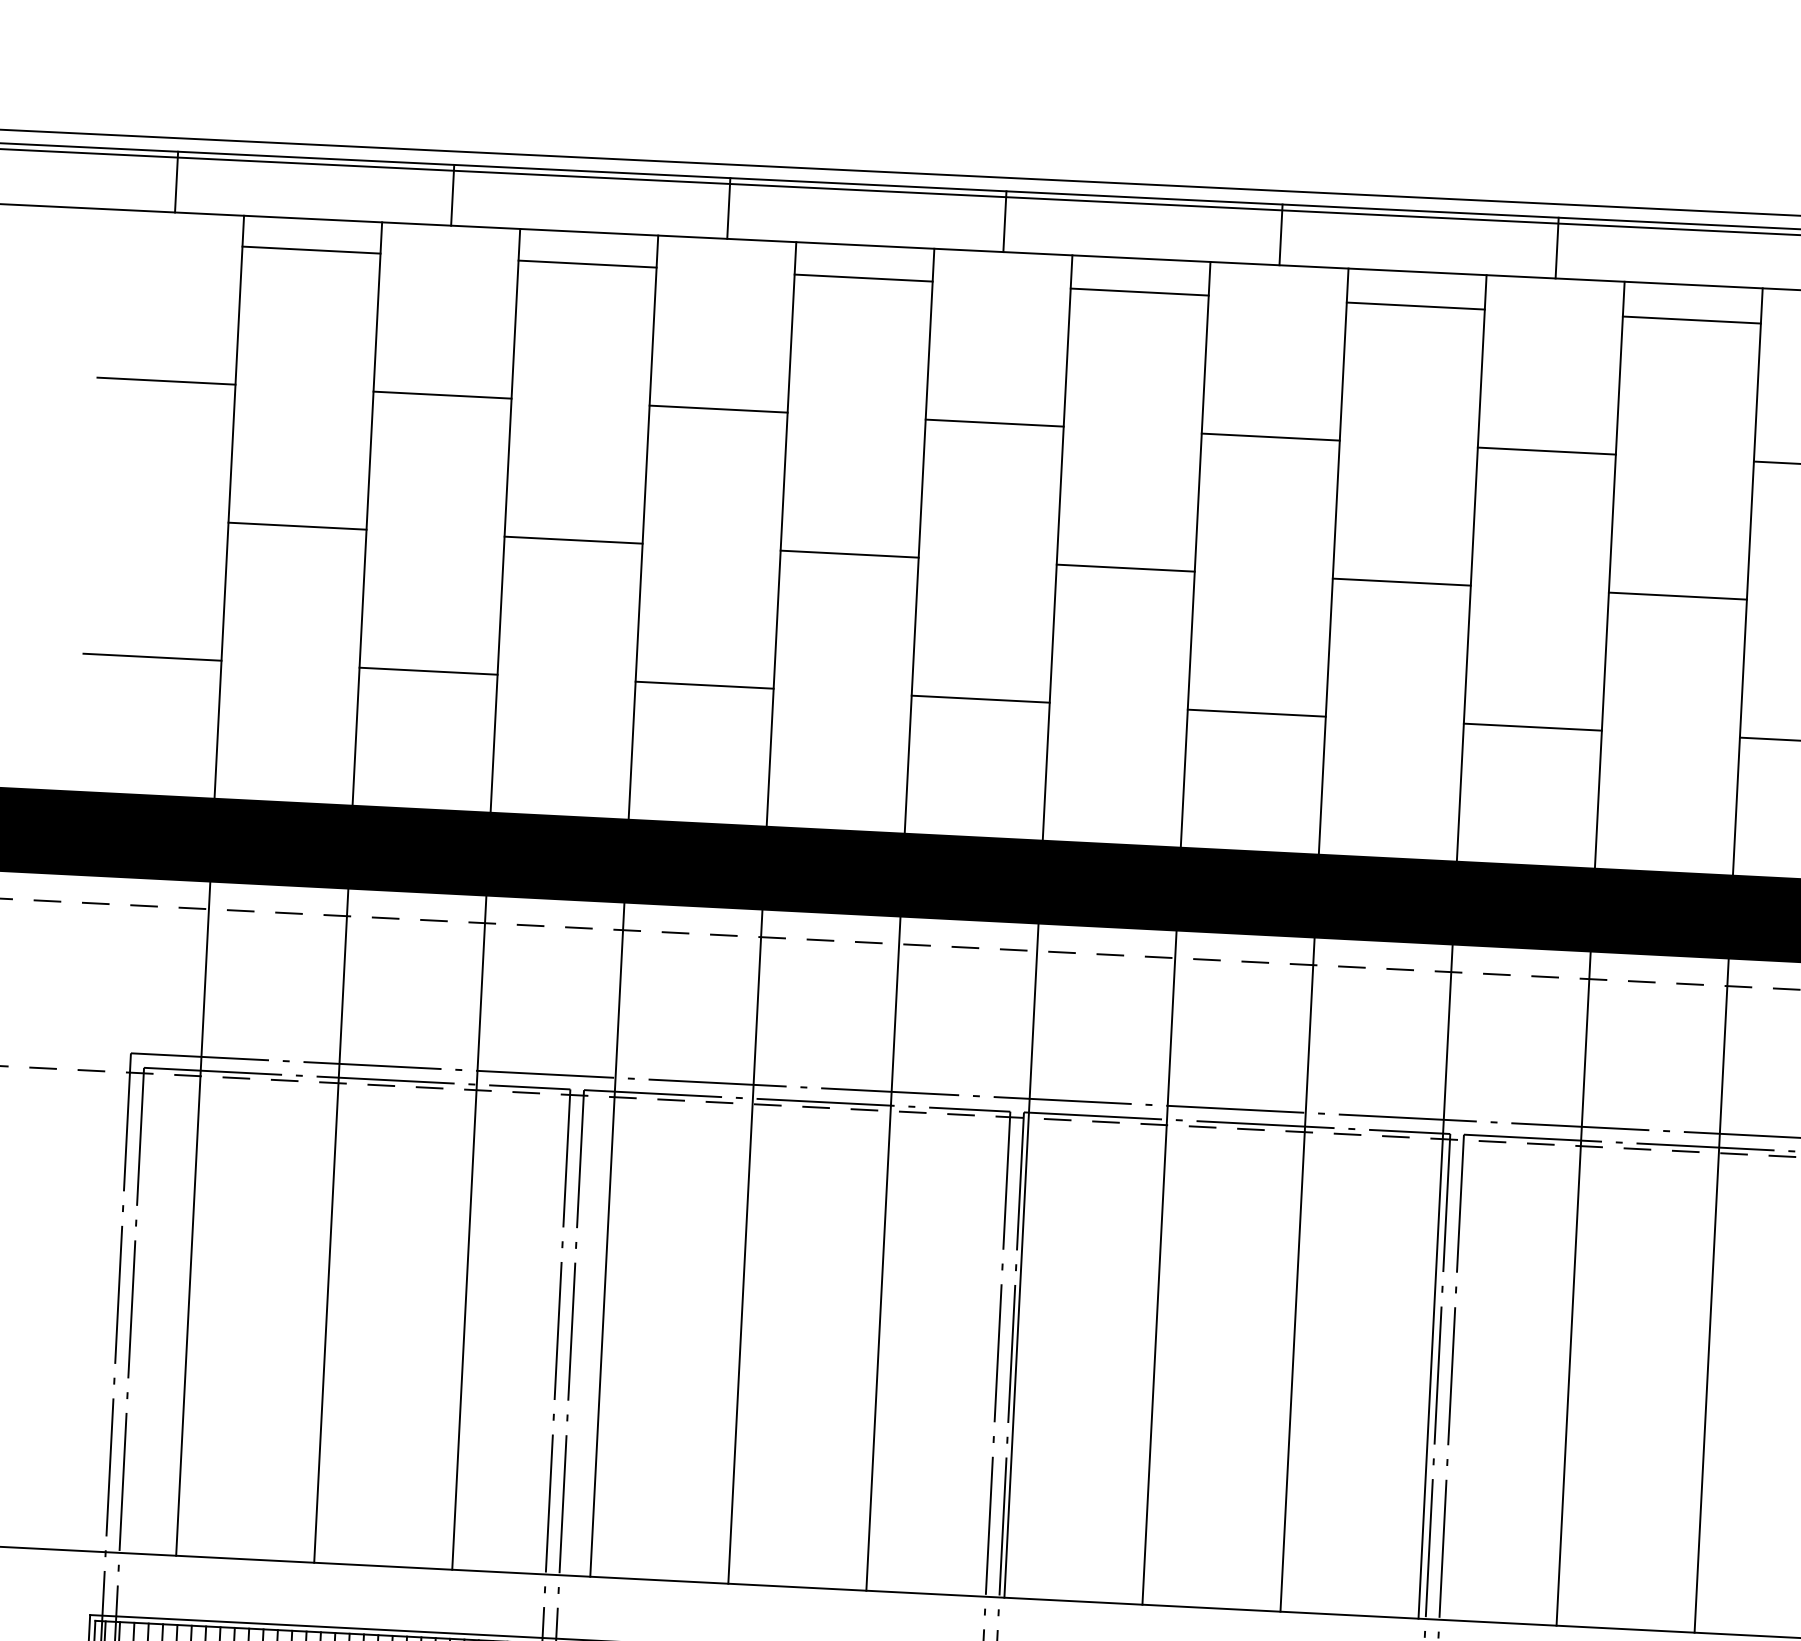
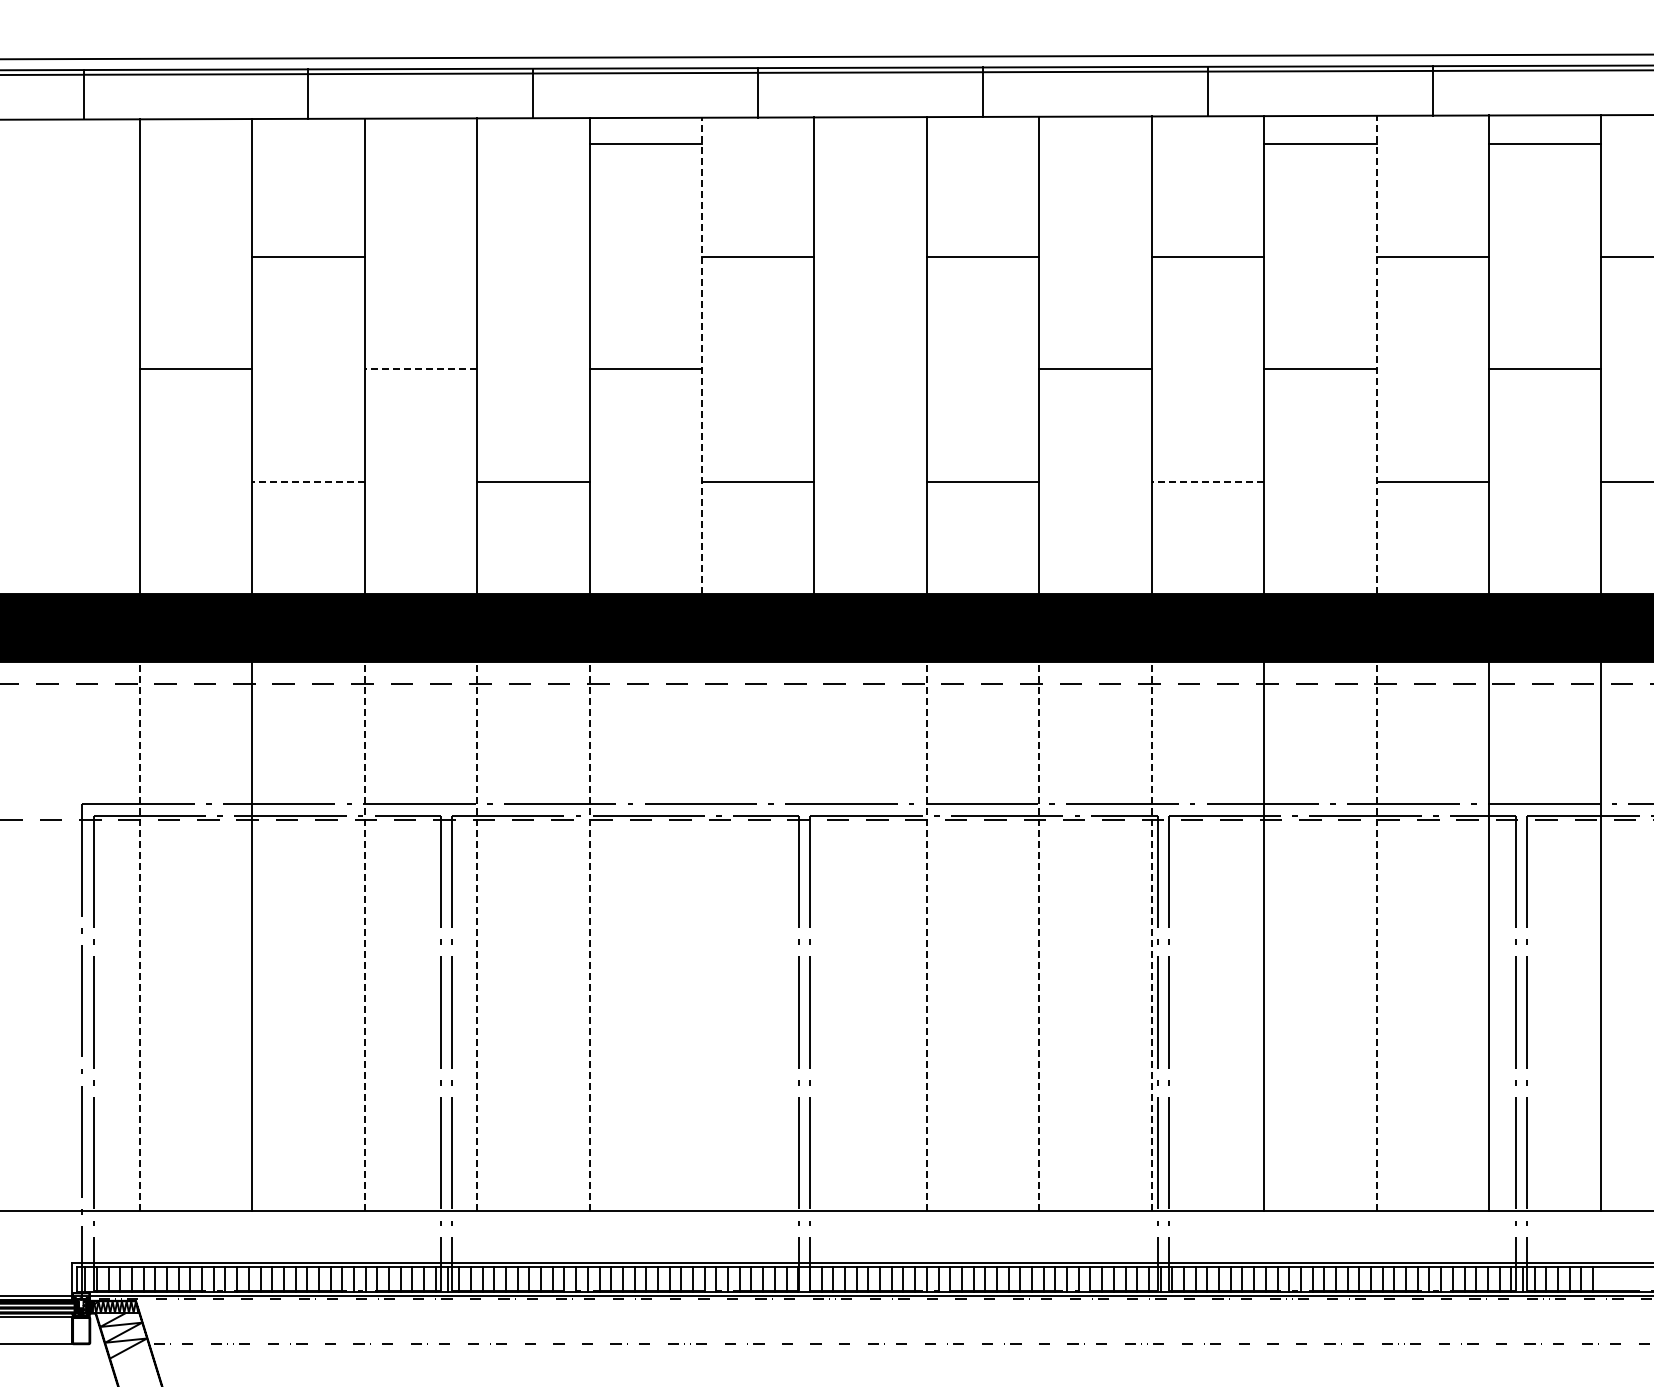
line: (310, 250) -> (195, 144), removed
line: (587, 264) -> (420, 144), removed
line: (1139, 292) -> (870, 144), removed
line: (1415, 306) -> (1095, 144), removed
line: (166, 380) -> (83, 256), removed
line: (718, 408) -> (533, 256), removed
line: (573, 540) -> (420, 369), solid -> dashed
line: (919, 540) -> (701, 355), solid -> dashed
line: (1125, 568) -> (870, 369), removed
line: (1747, 581) -> (1376, 354), solid -> dashed
line: (152, 656) -> (83, 481), removed
line: (427, 670) -> (307, 481), solid -> dashed
line: (1532, 726) -> (1207, 481), solid -> dashed
line: (192, 1218) -> (139, 936), solid -> dashed
line: (469, 1232) -> (364, 936), solid -> dashed
line: (607, 1239) -> (477, 936), solid -> dashed
line: (745, 1246) -> (589, 936), solid -> dashed
line: (882, 1252) -> (701, 935), removed
line: (1021, 1259) -> (814, 935), removed
line: (1159, 1267) -> (926, 936), solid -> dashed
line: (1297, 1274) -> (1039, 936), solid -> dashed
line: (1435, 1281) -> (1151, 936), solid -> dashed
line: (1711, 1295) -> (1376, 936), solid -> dashed

